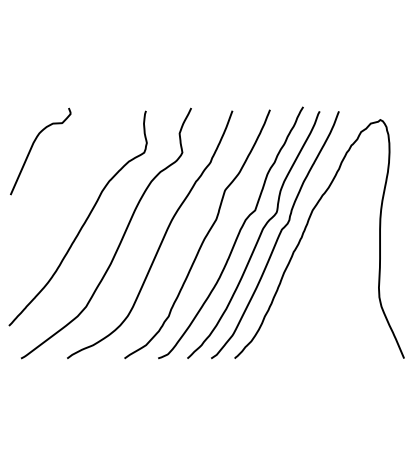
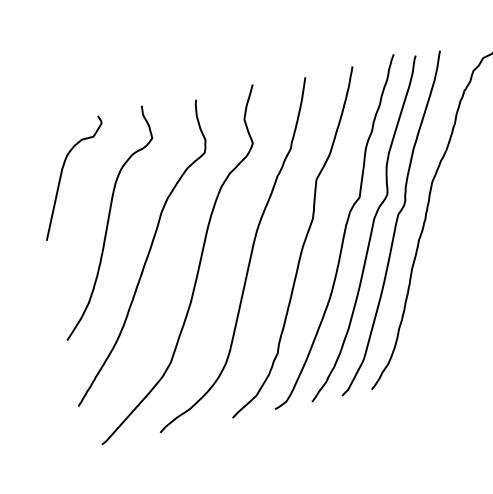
curve: (59, 190) -> (107, 222), added

